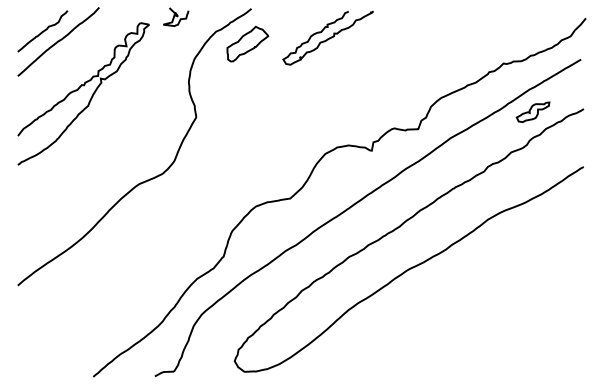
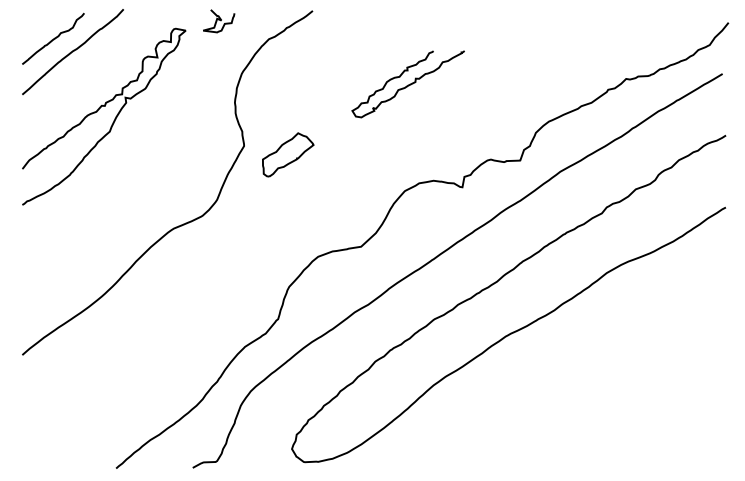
curve: (328, 38) -> (408, 84), moved
part: (248, 43) -> (288, 154), moved
part: (532, 112) -> (662, 139), removed

